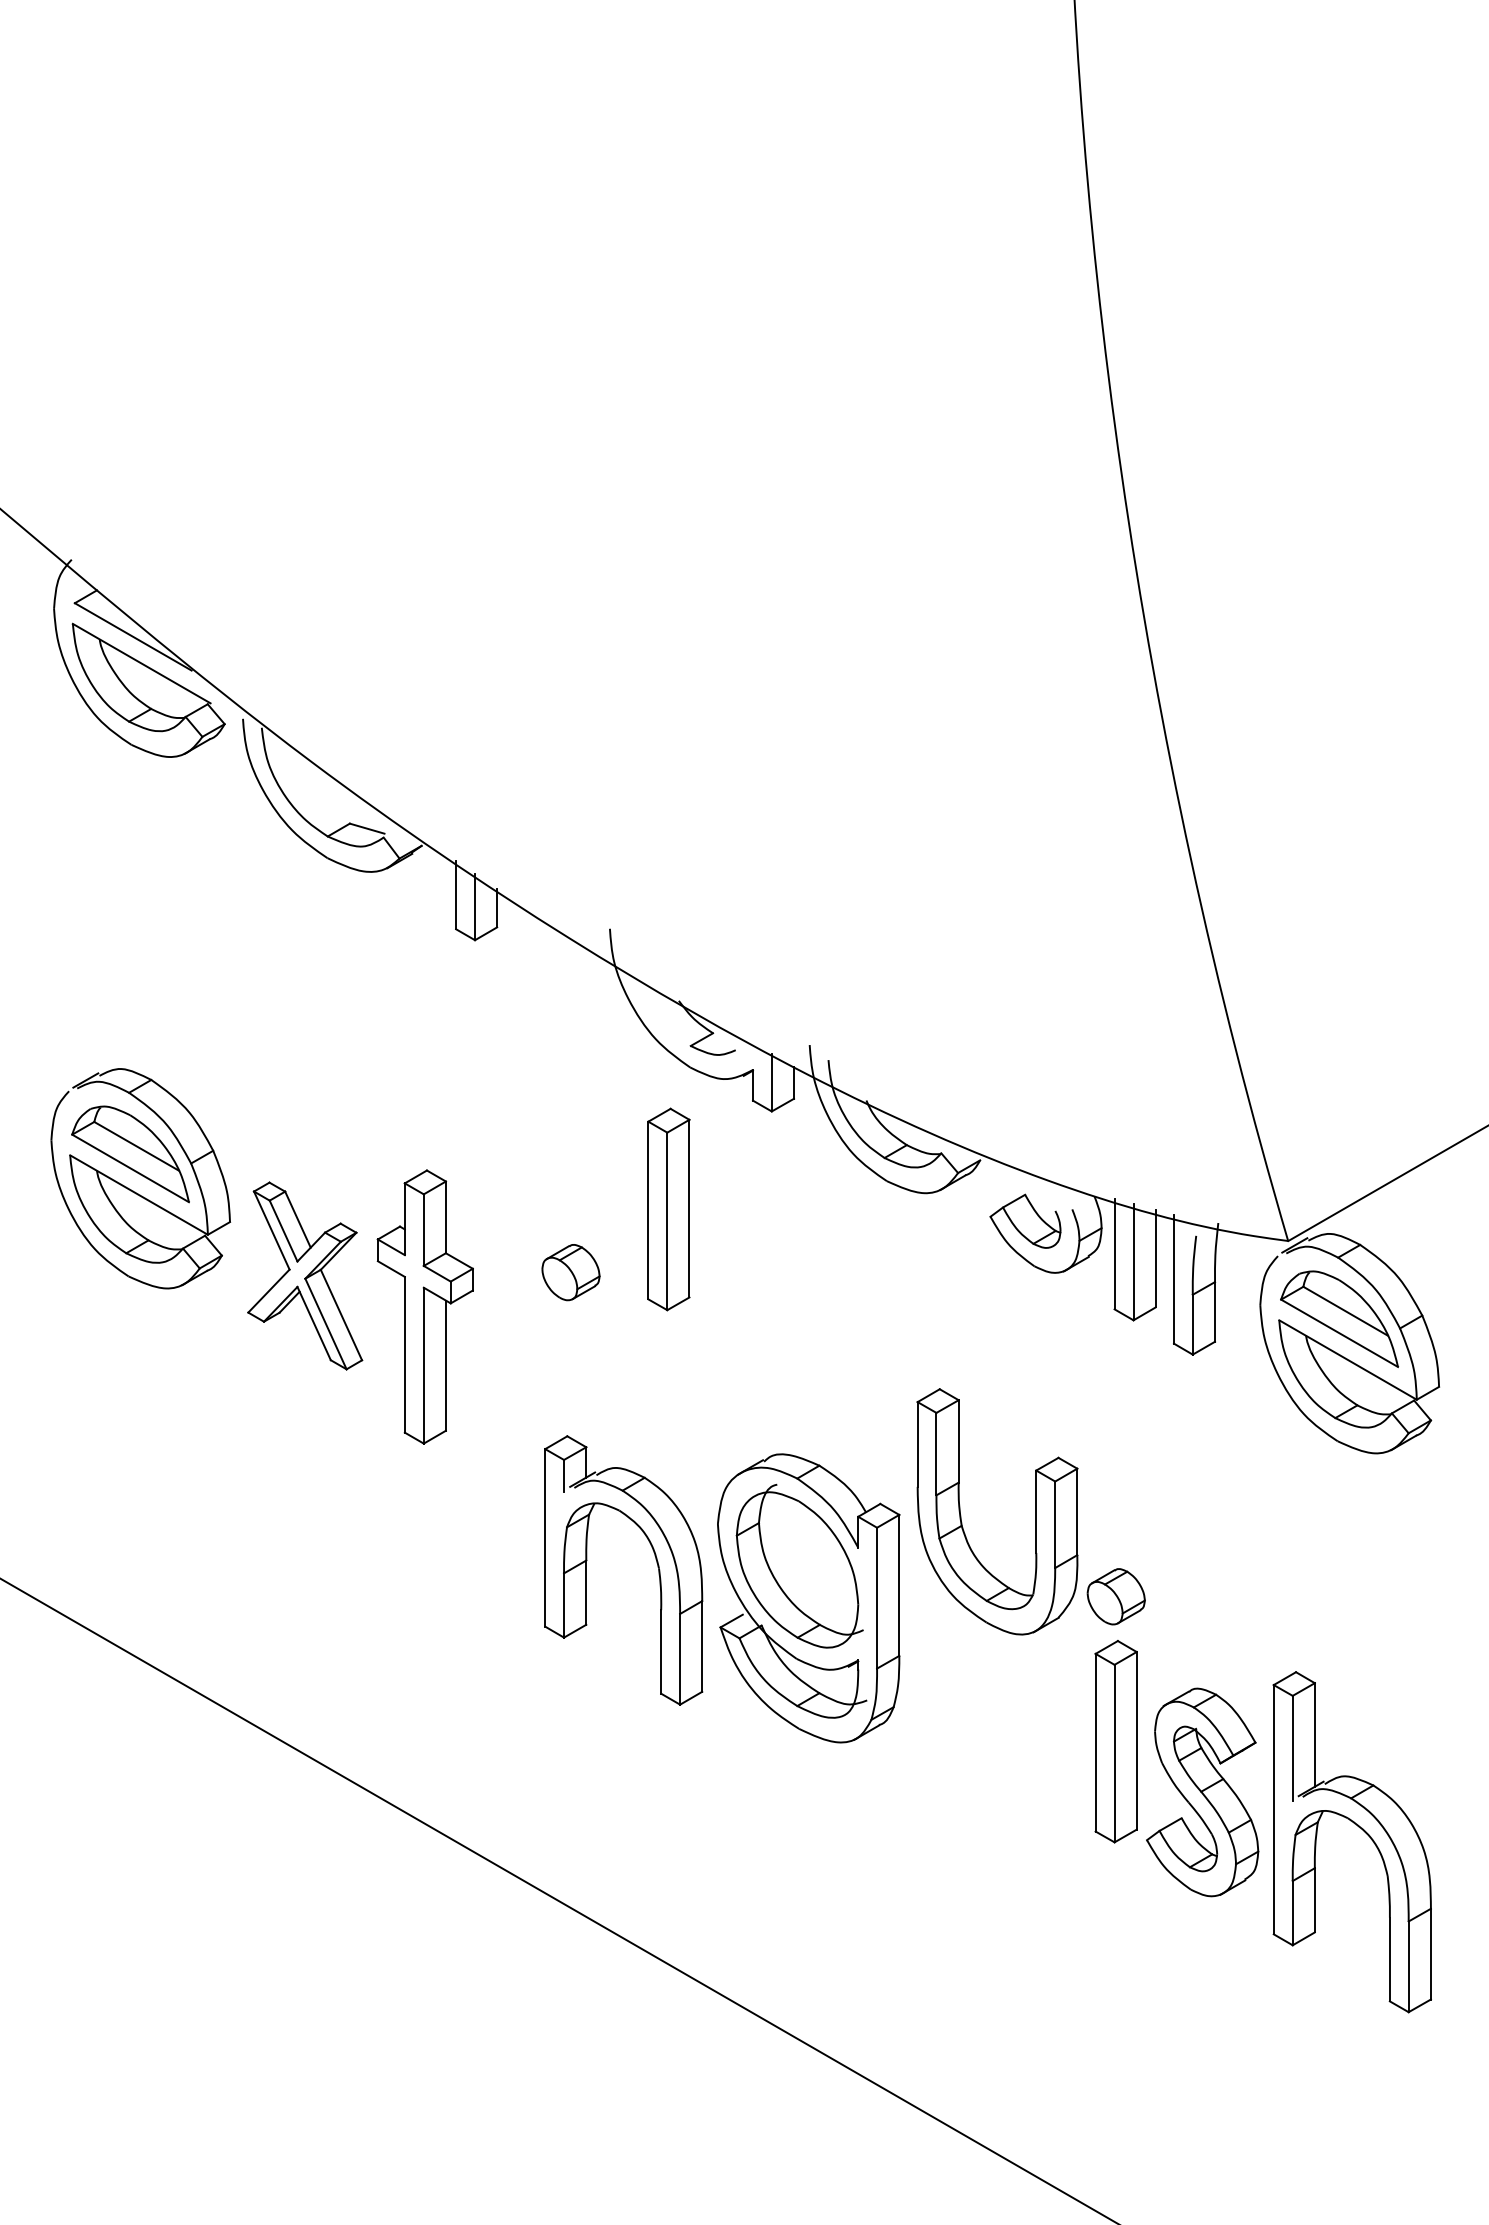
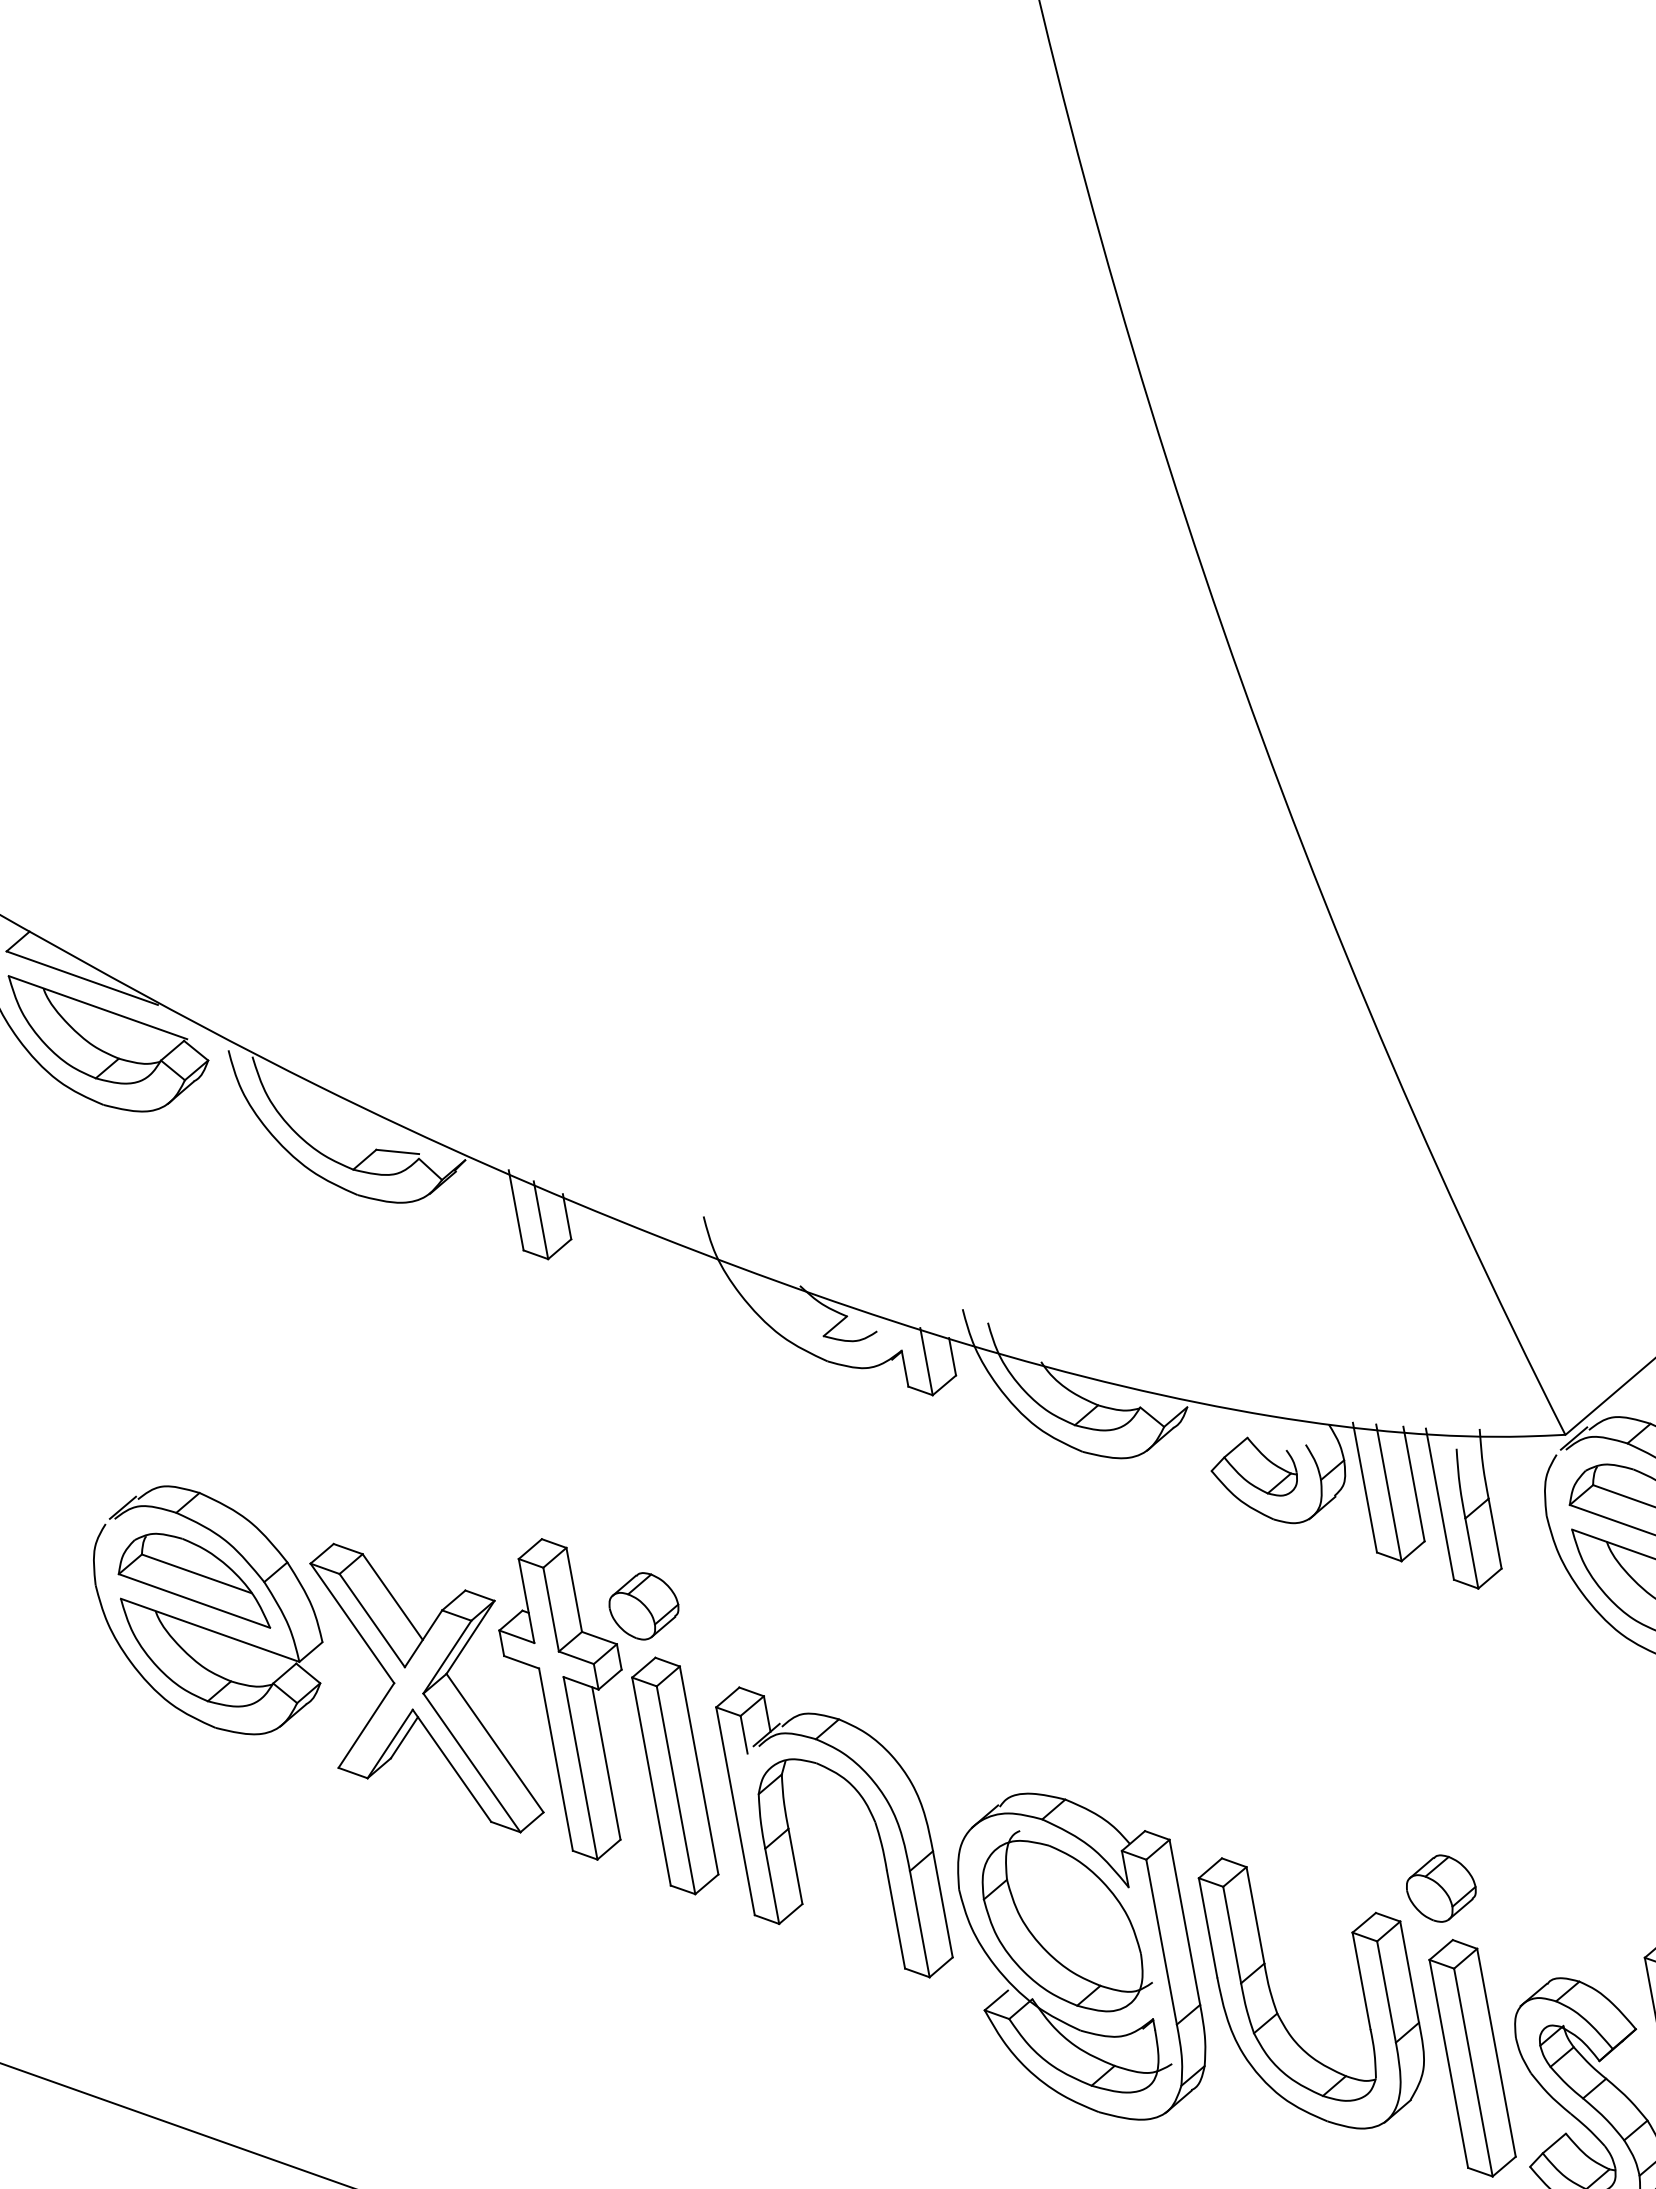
part: (668, 1209) -> (674, 1776), moved
part: (570, 1272) -> (643, 1606), moved
part: (304, 1275) -> (421, 1688), size x1.43
part: (961, 1515) -> (1274, 2001), moved
part: (656, 1563) -> (871, 1817), moved

